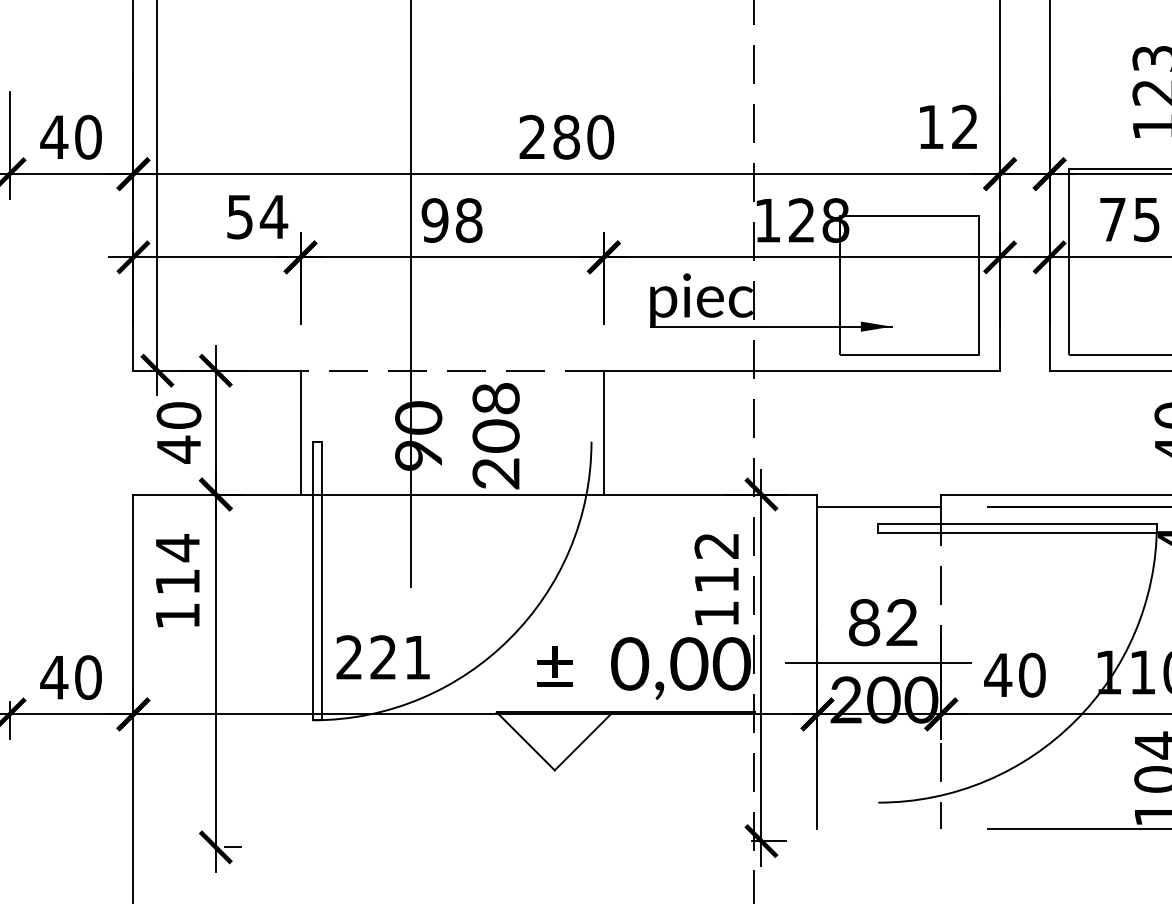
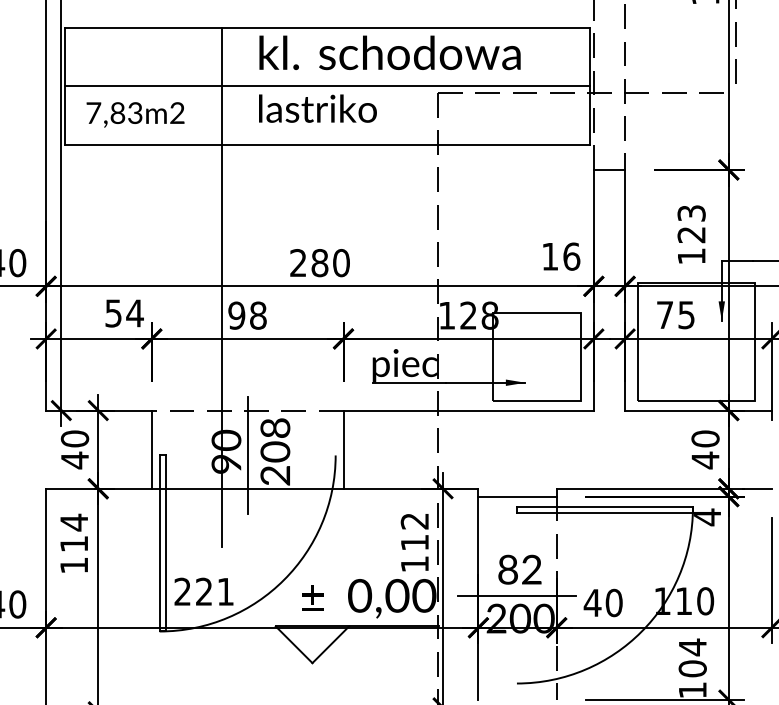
text: (964, 126) -> (571, 256), 12 -> 16
line: (451, 441) -> (247, 455), added

